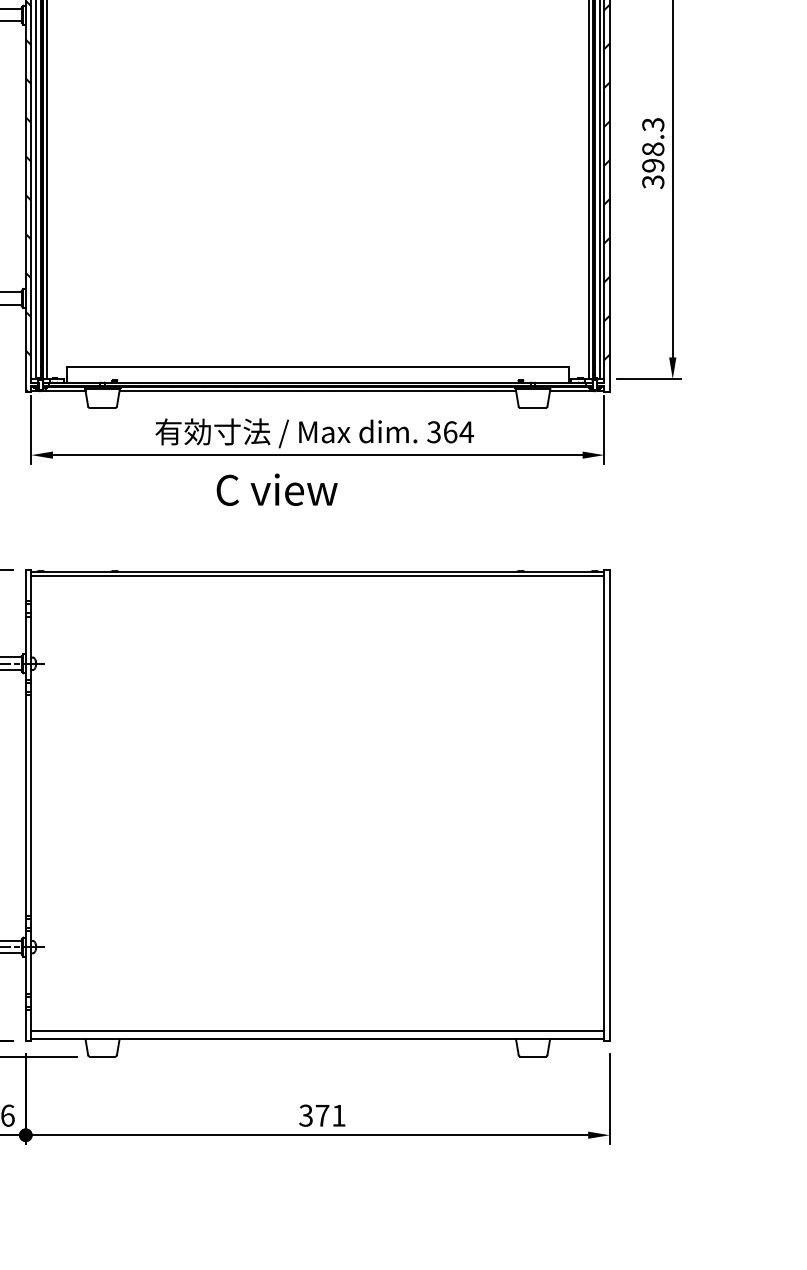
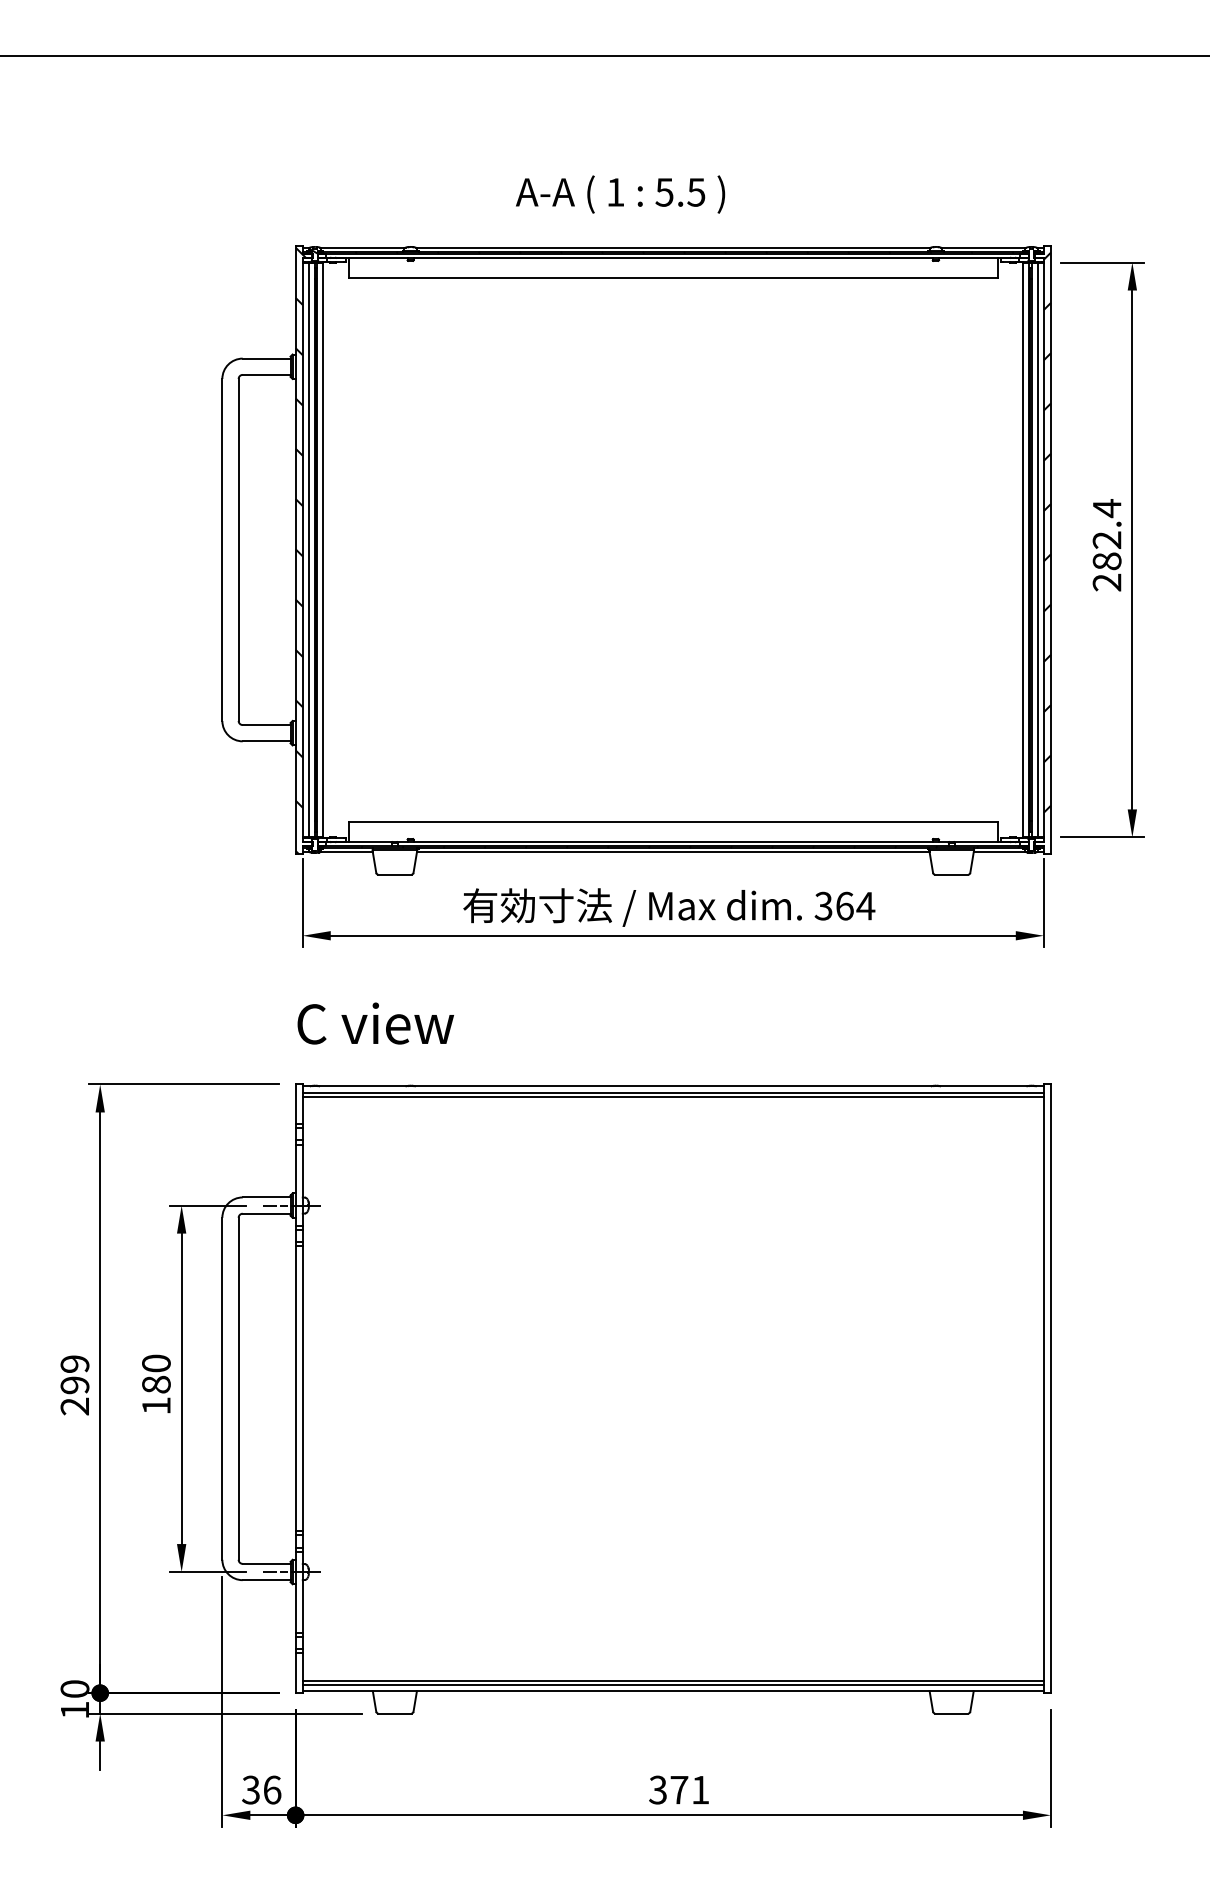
text: (652, 153) -> (1106, 545), 398.3 -> 282.4
text: (276, 489) -> (375, 1023), moved
line: (317, 579) -> (672, 1096), added
line: (317, 1034) -> (672, 1685), added

